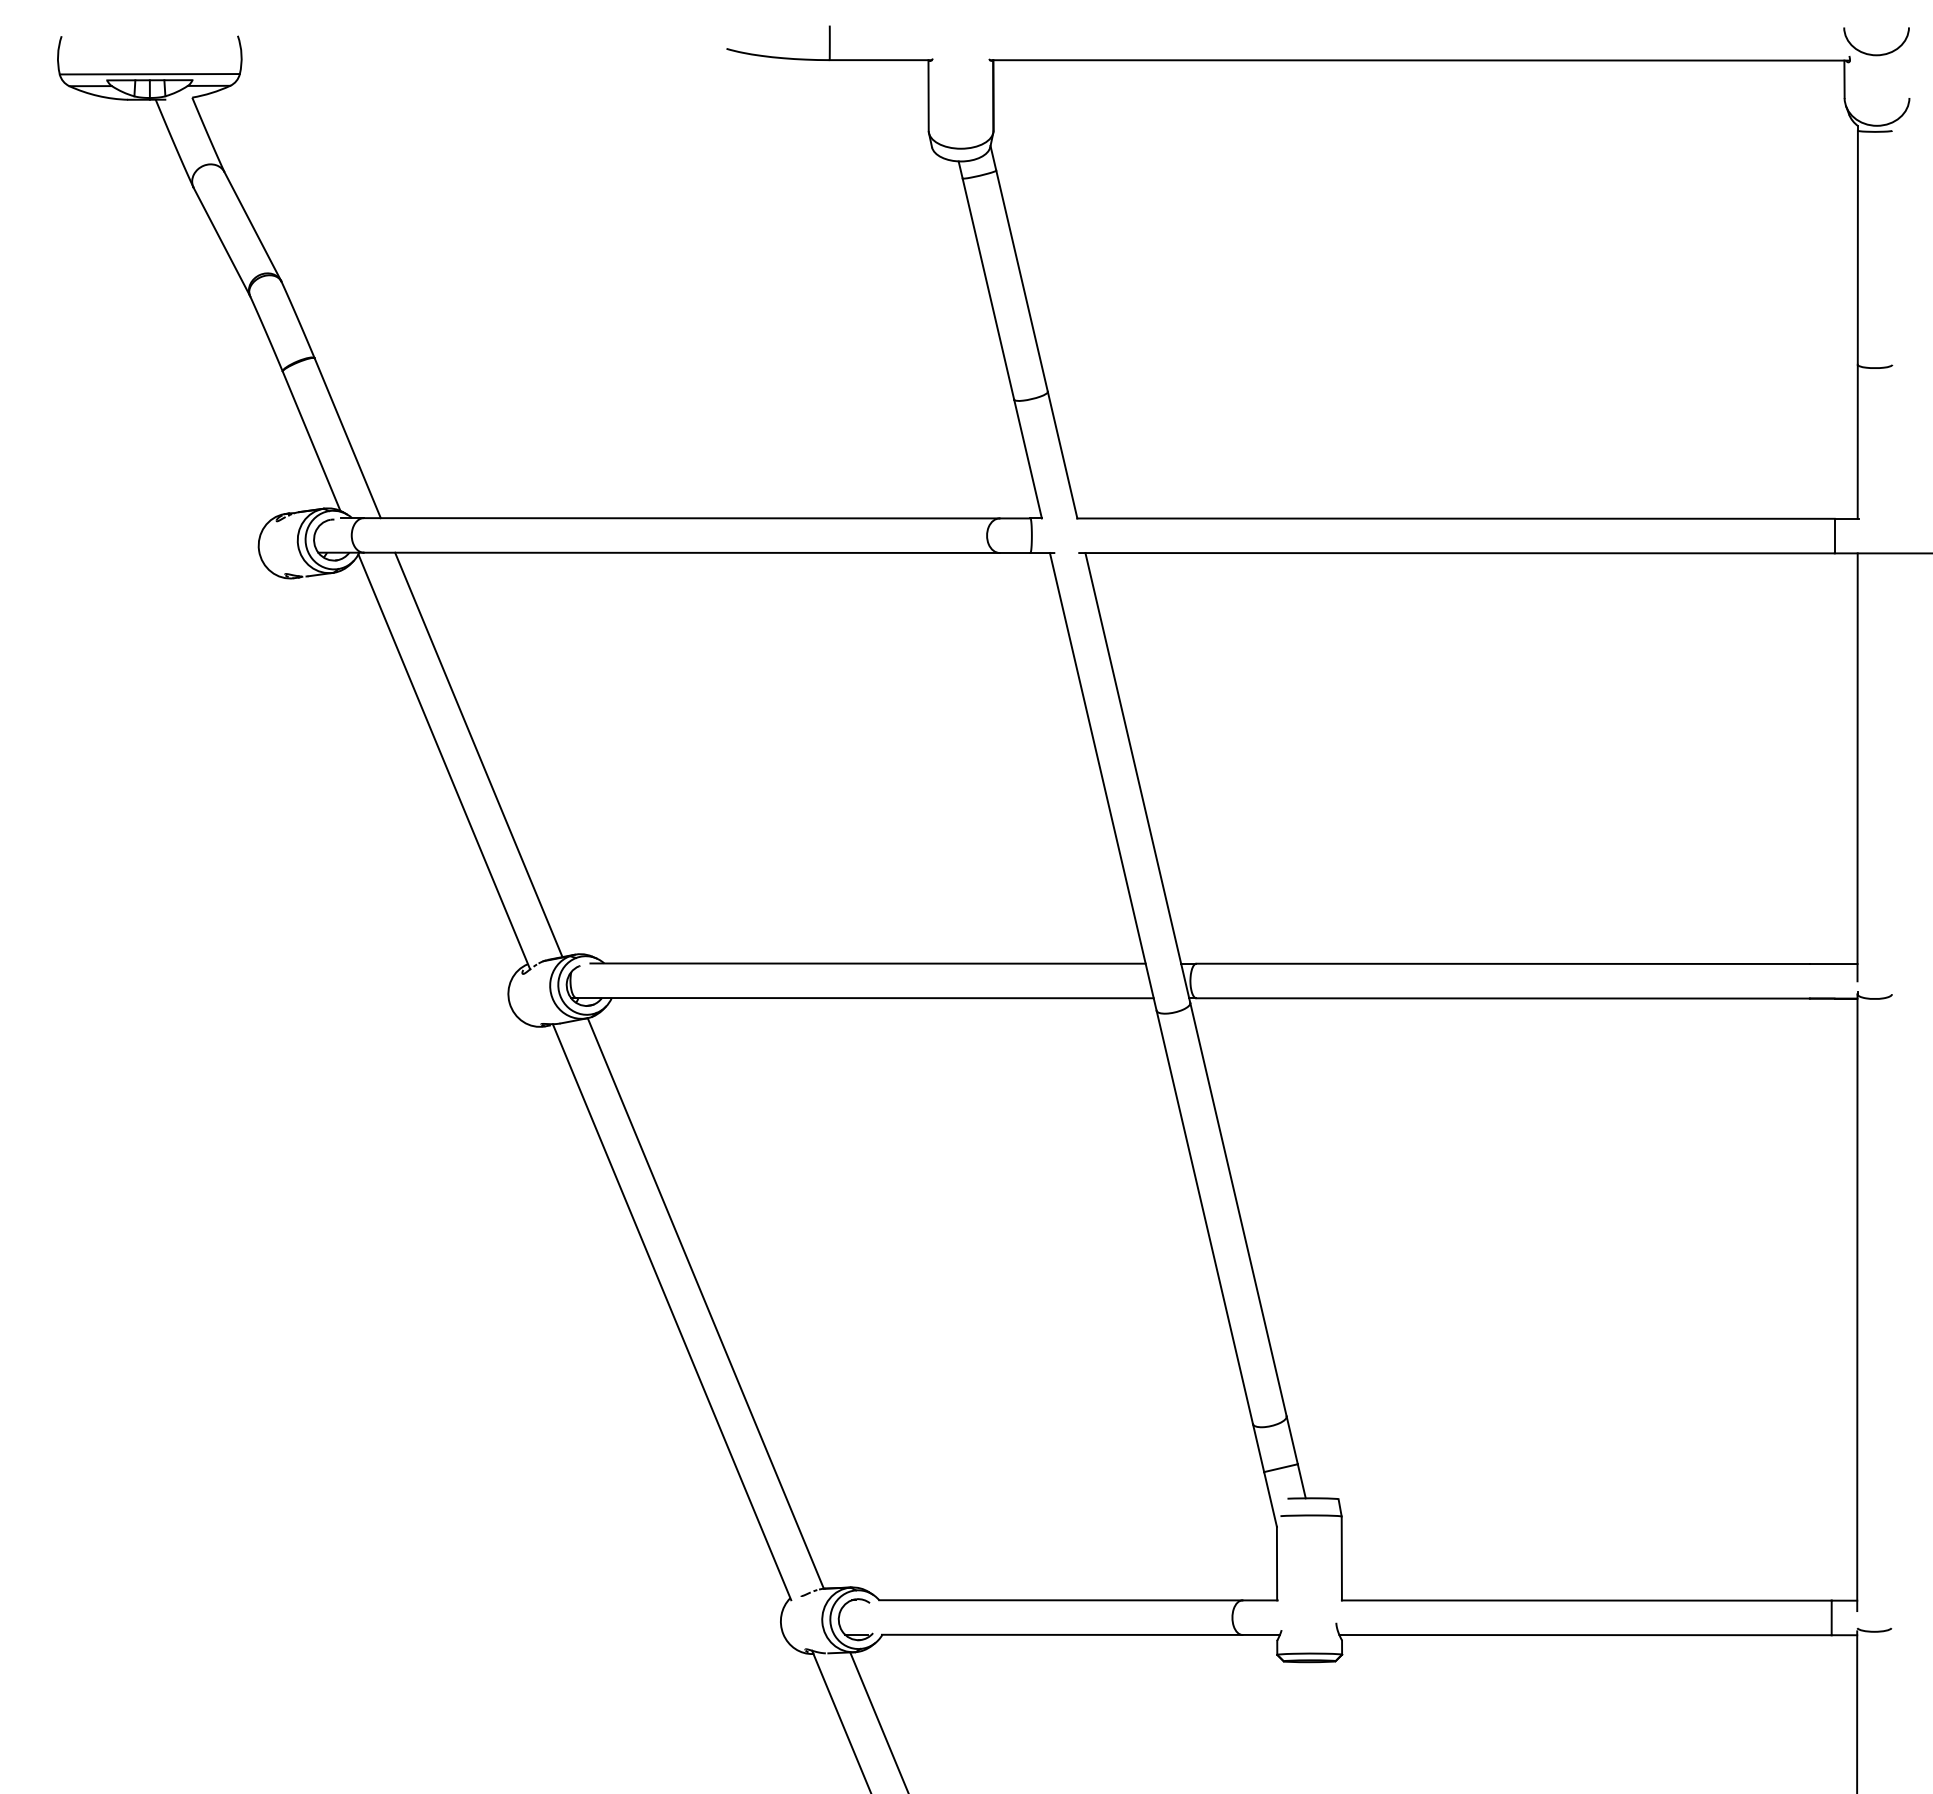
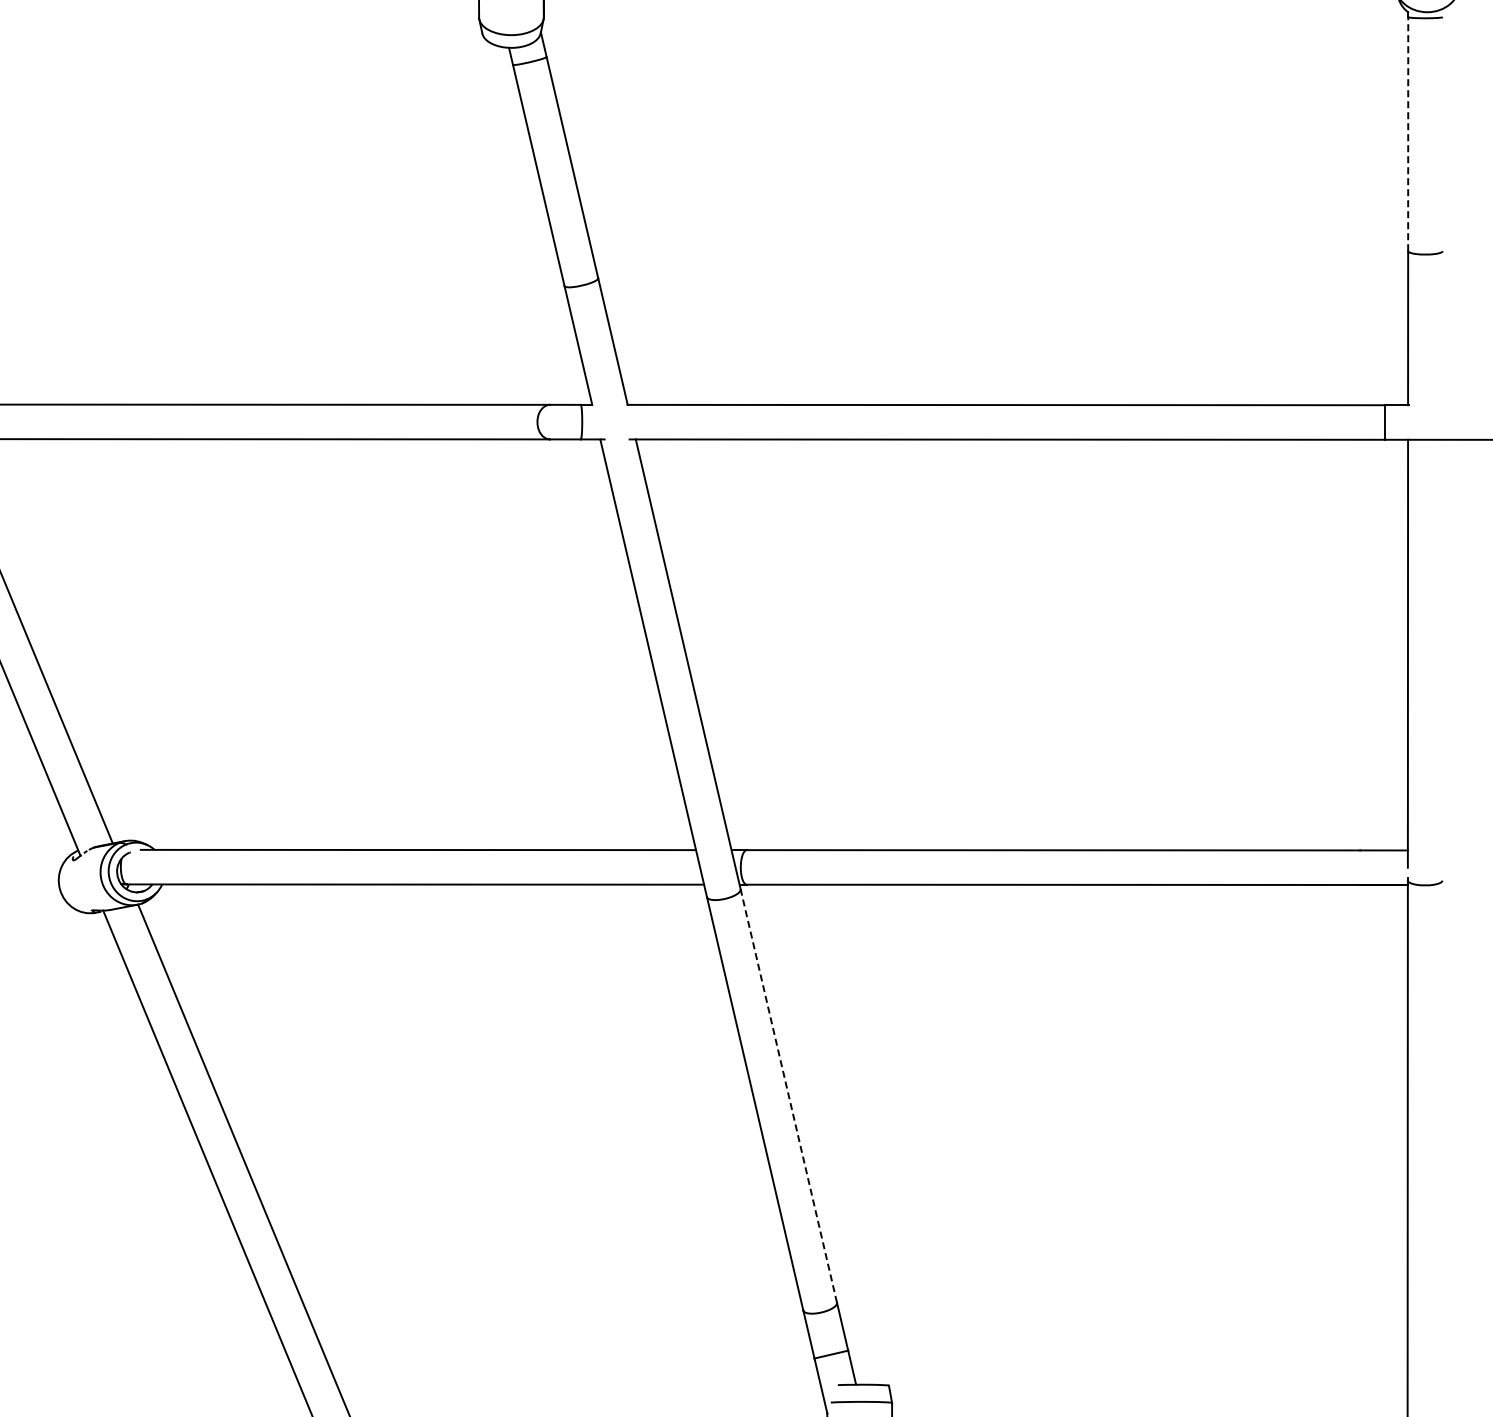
line: (1857, 247) -> (1407, 133), solid -> dashed
line: (1238, 1209) -> (788, 1095), solid -> dashed

